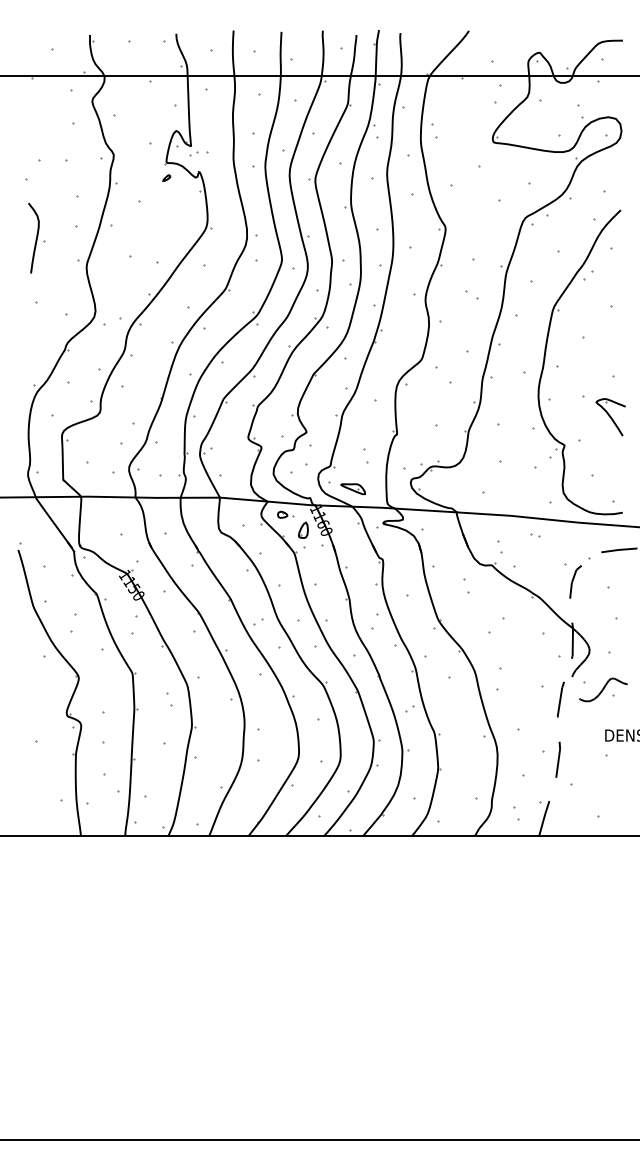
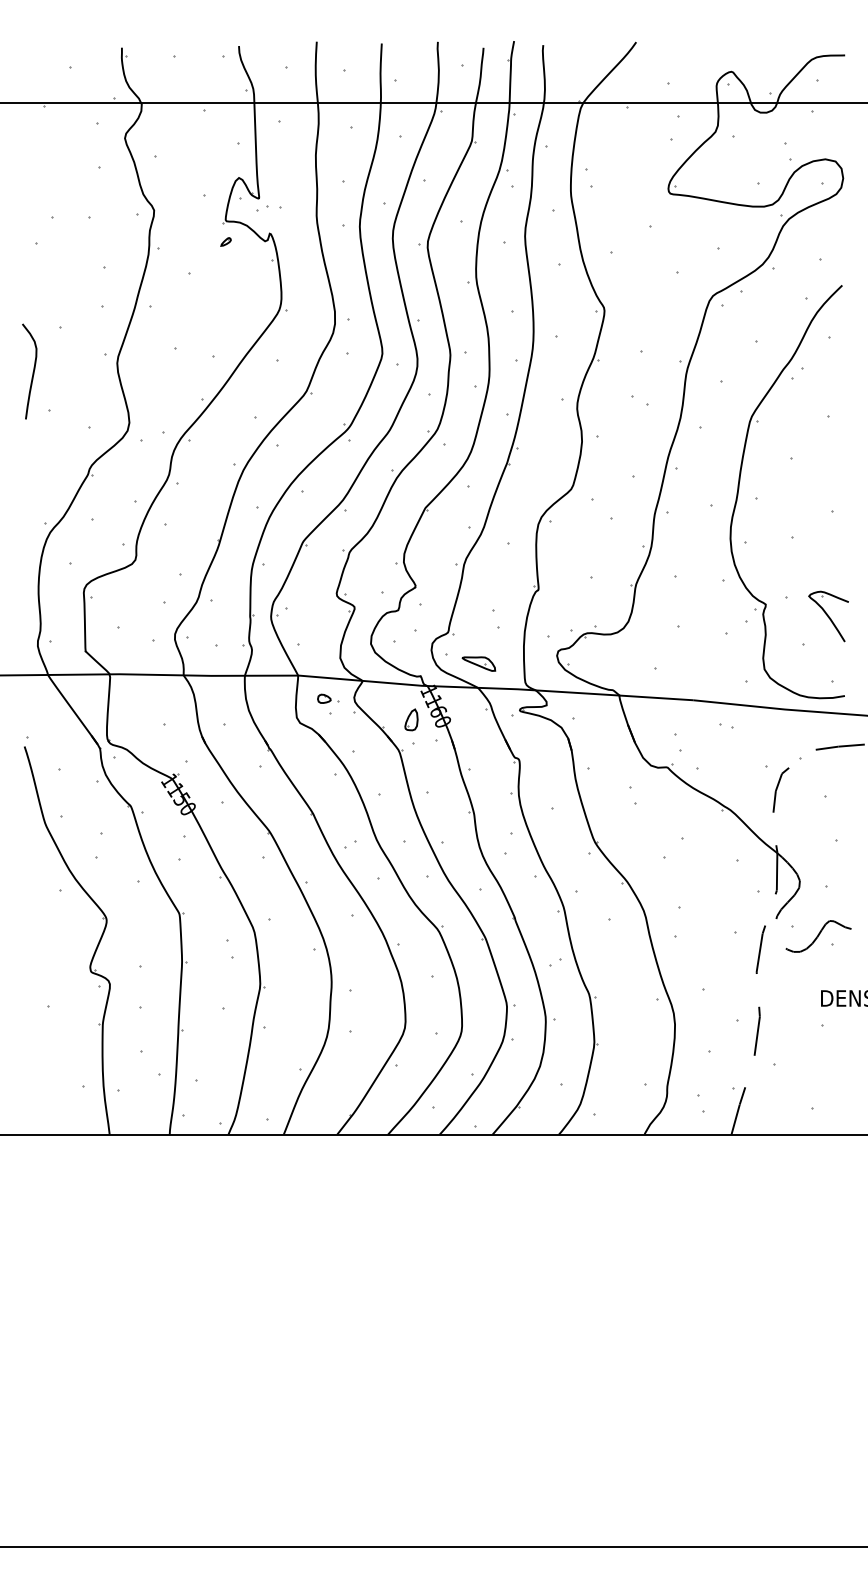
curve: (35, 238) -> (32, 372), moved
part: (610, 417) -> (828, 616), moved
part: (285, 514) -> (328, 698), moved

